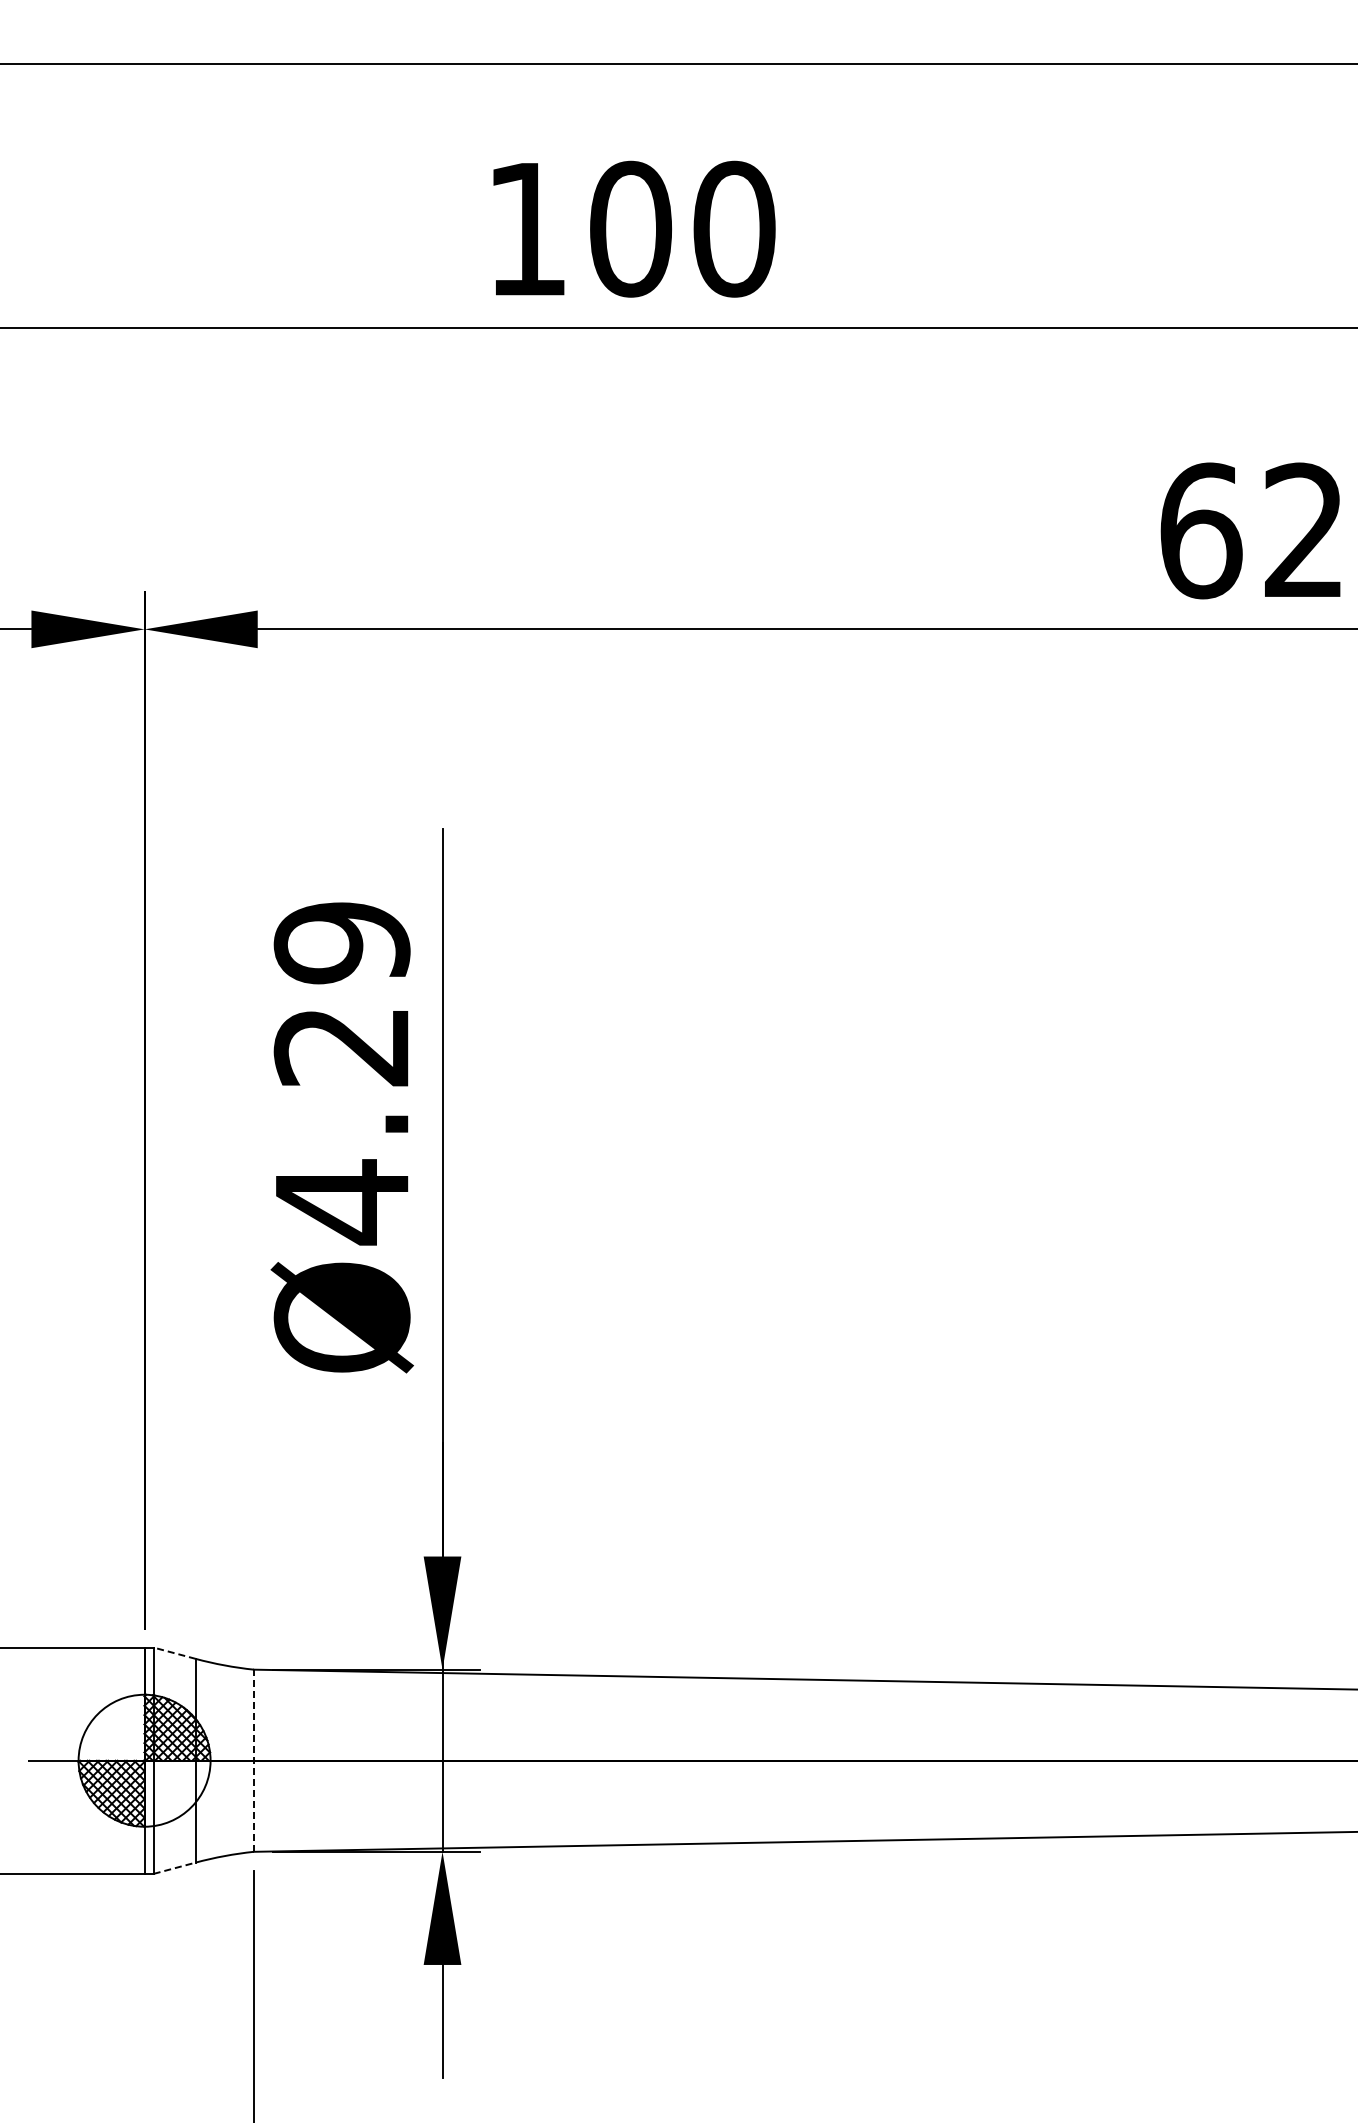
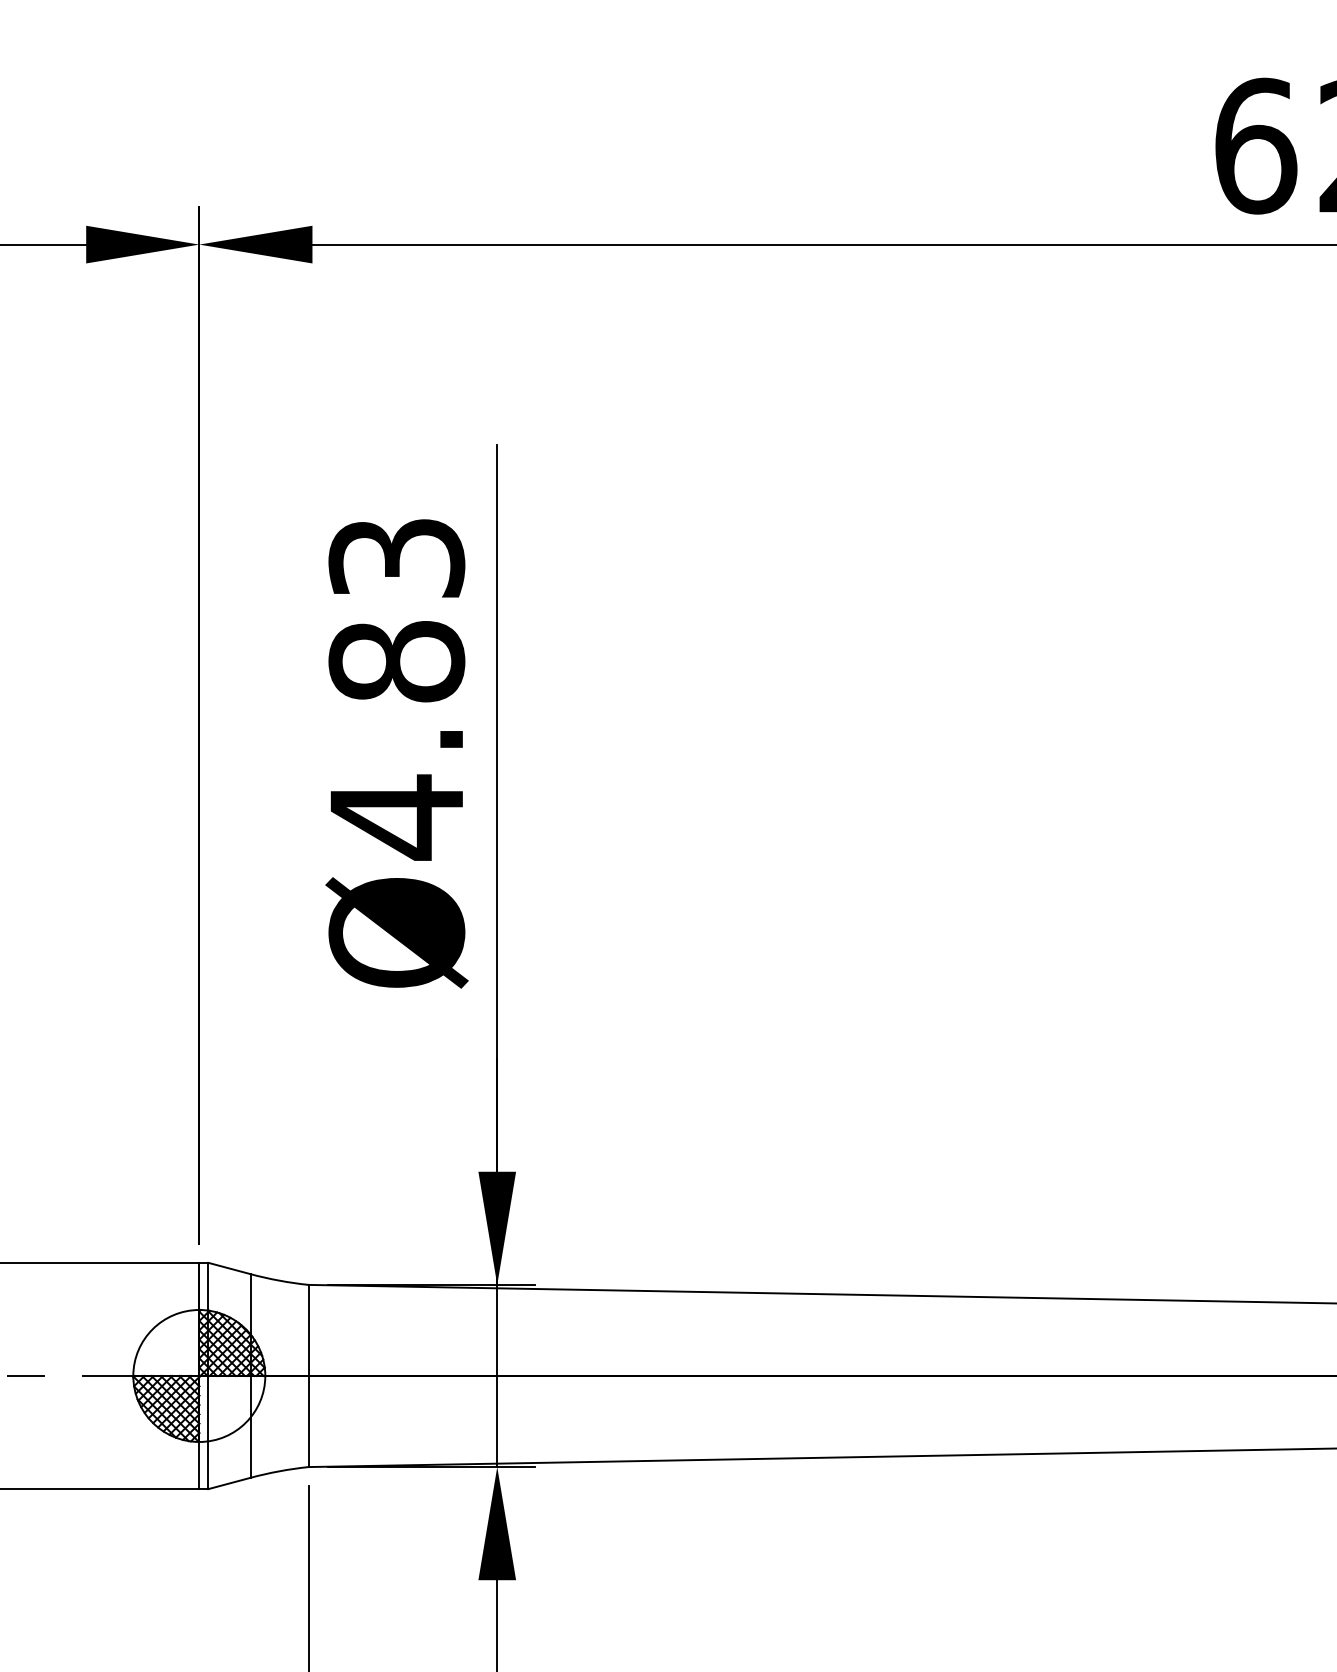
text: (341, 994) -> (396, 609), Ø4.29 -> Ø4.83
line: (174, 1653) -> (229, 1268), dashed -> solid
line: (253, 1760) -> (308, 1375), dashed -> solid
line: (174, 1868) -> (229, 1483), dashed -> solid

